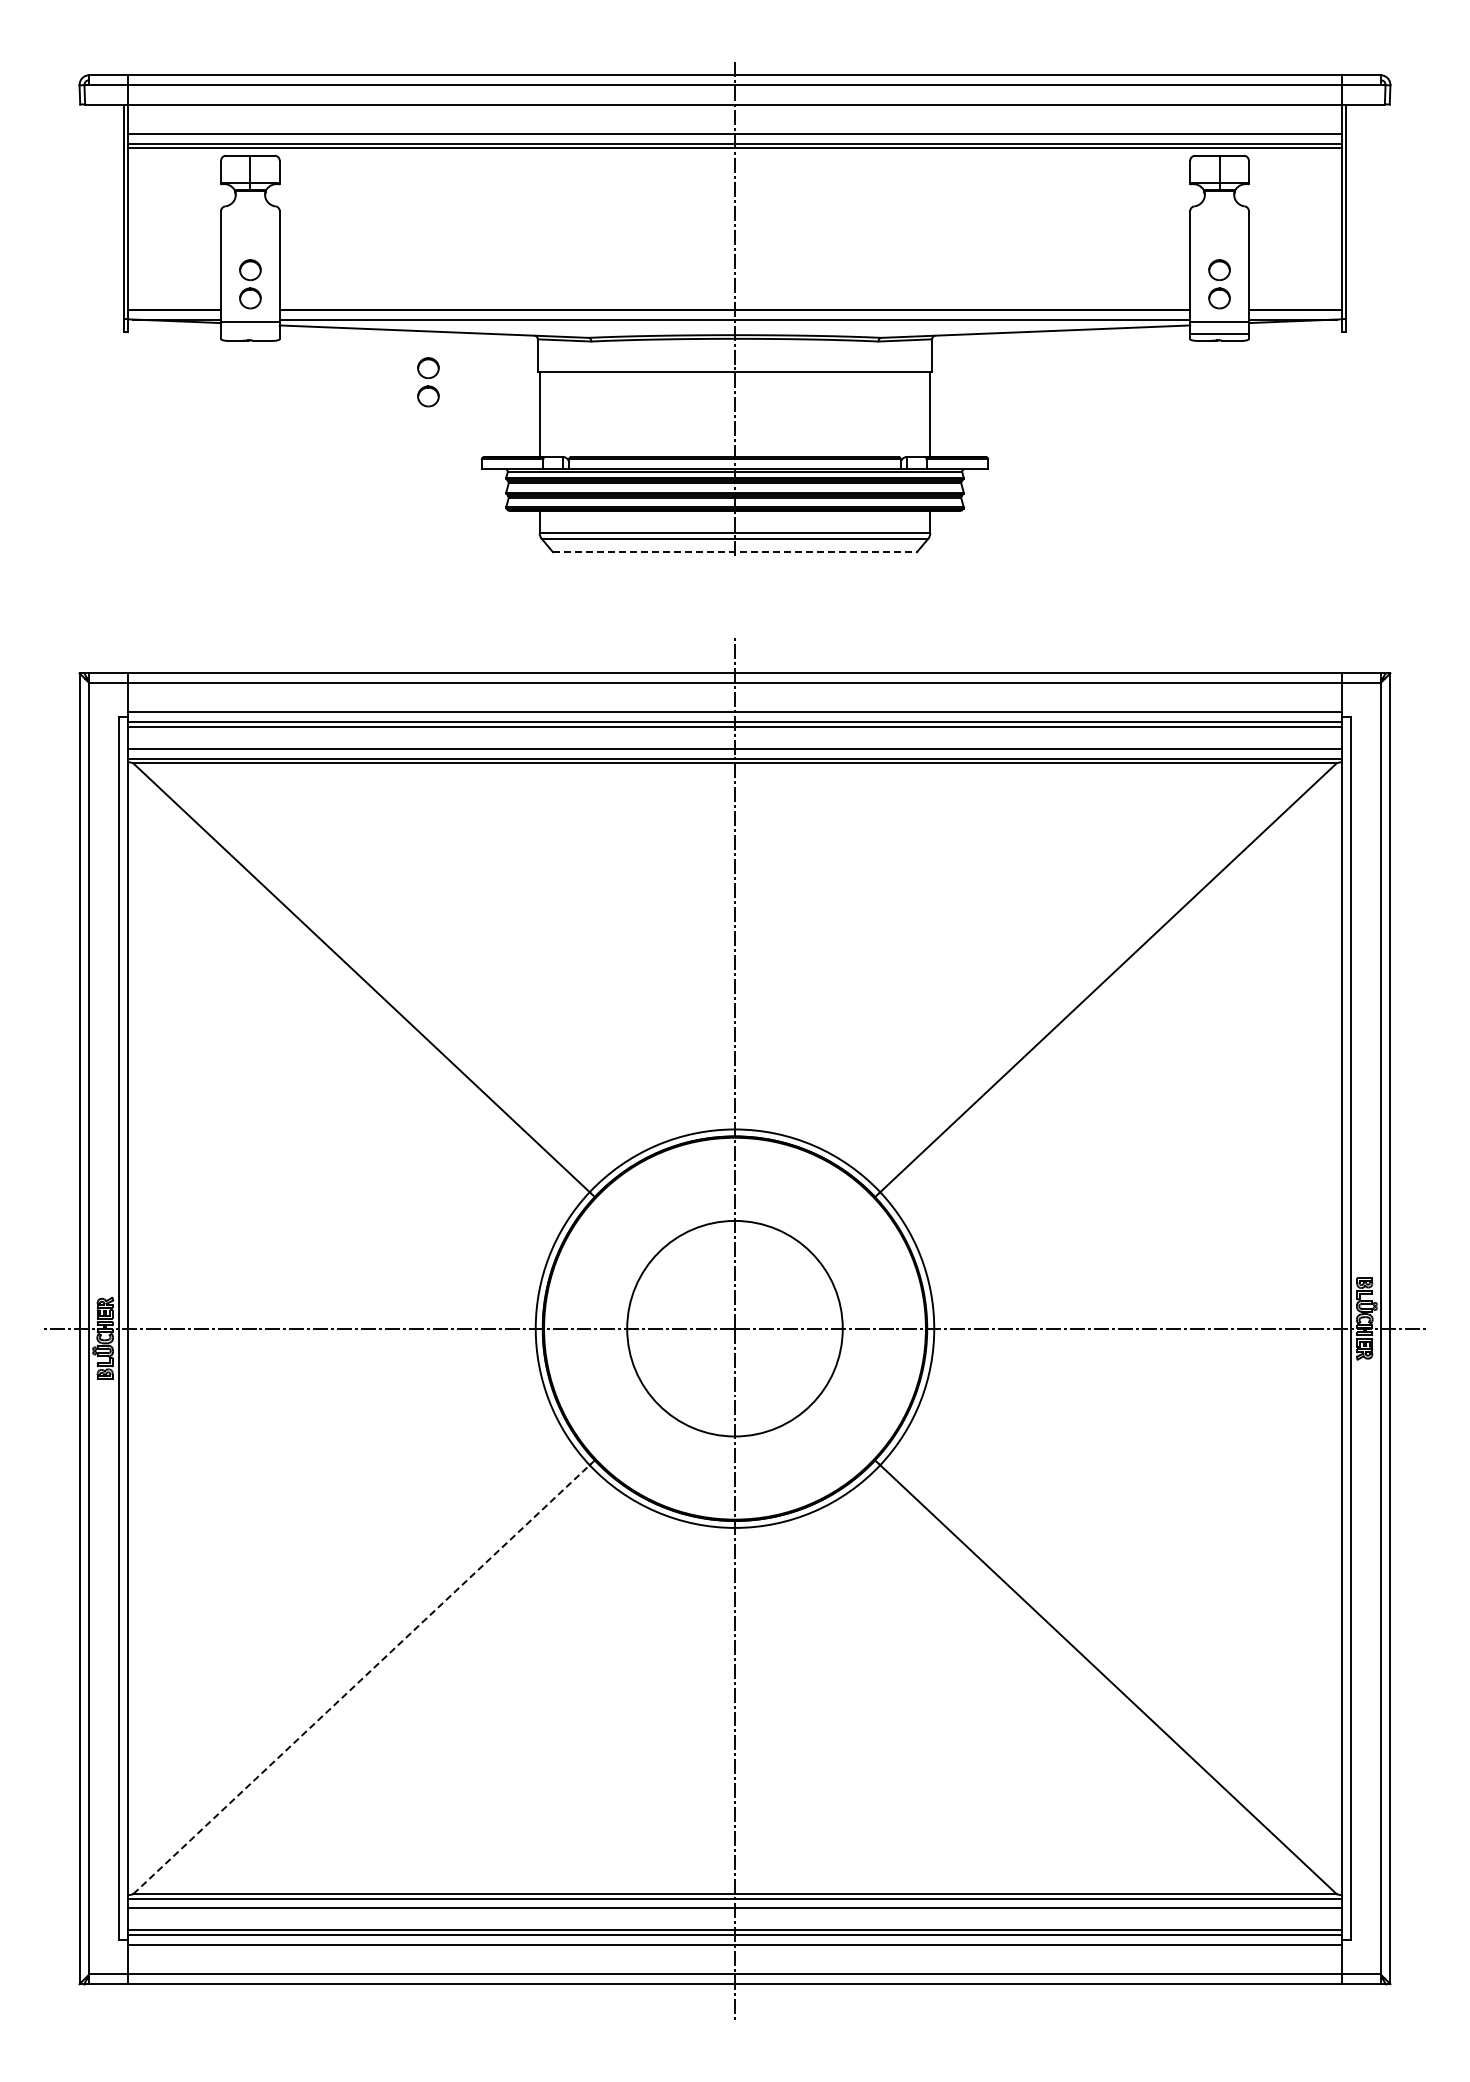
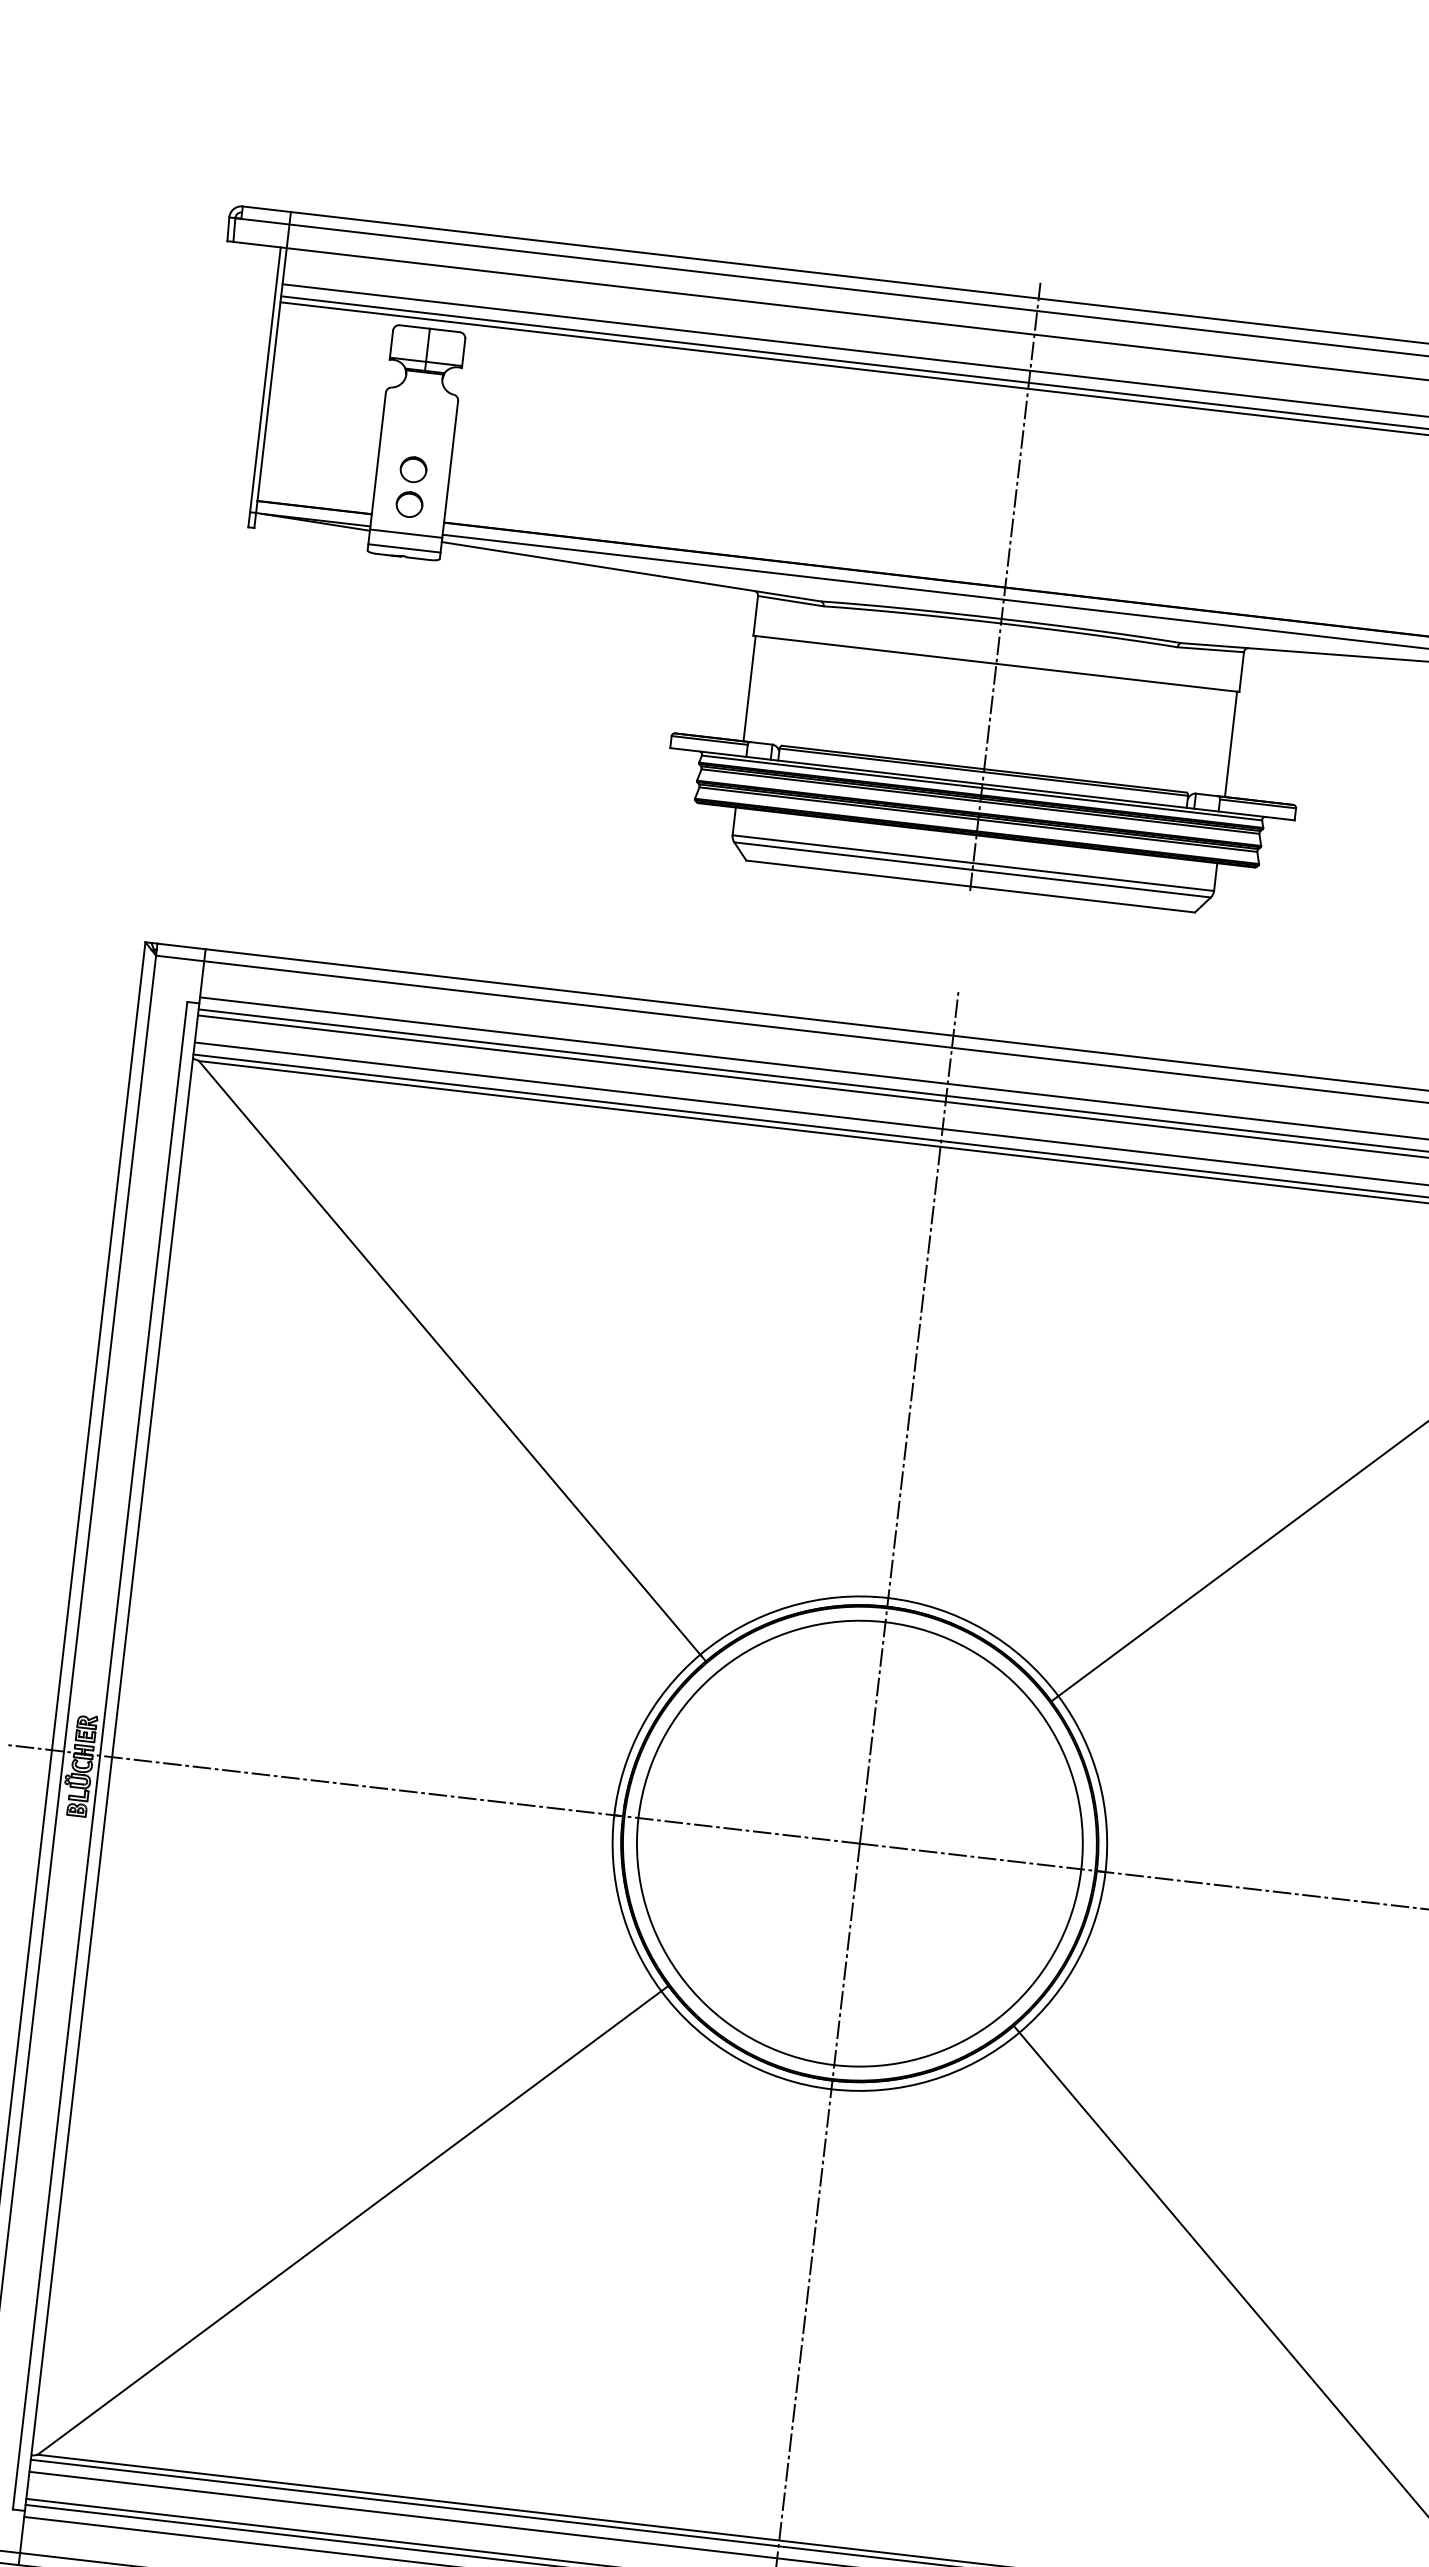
line: (250, 334) -> (404, 549), added
part: (428, 382) -> (617, 633), removed
line: (735, 552) -> (971, 886), dashed -> solid
circle: (734, 1328) -> (859, 1843), size x1.67
line: (361, 1679) -> (349, 2222), dashed -> solid

